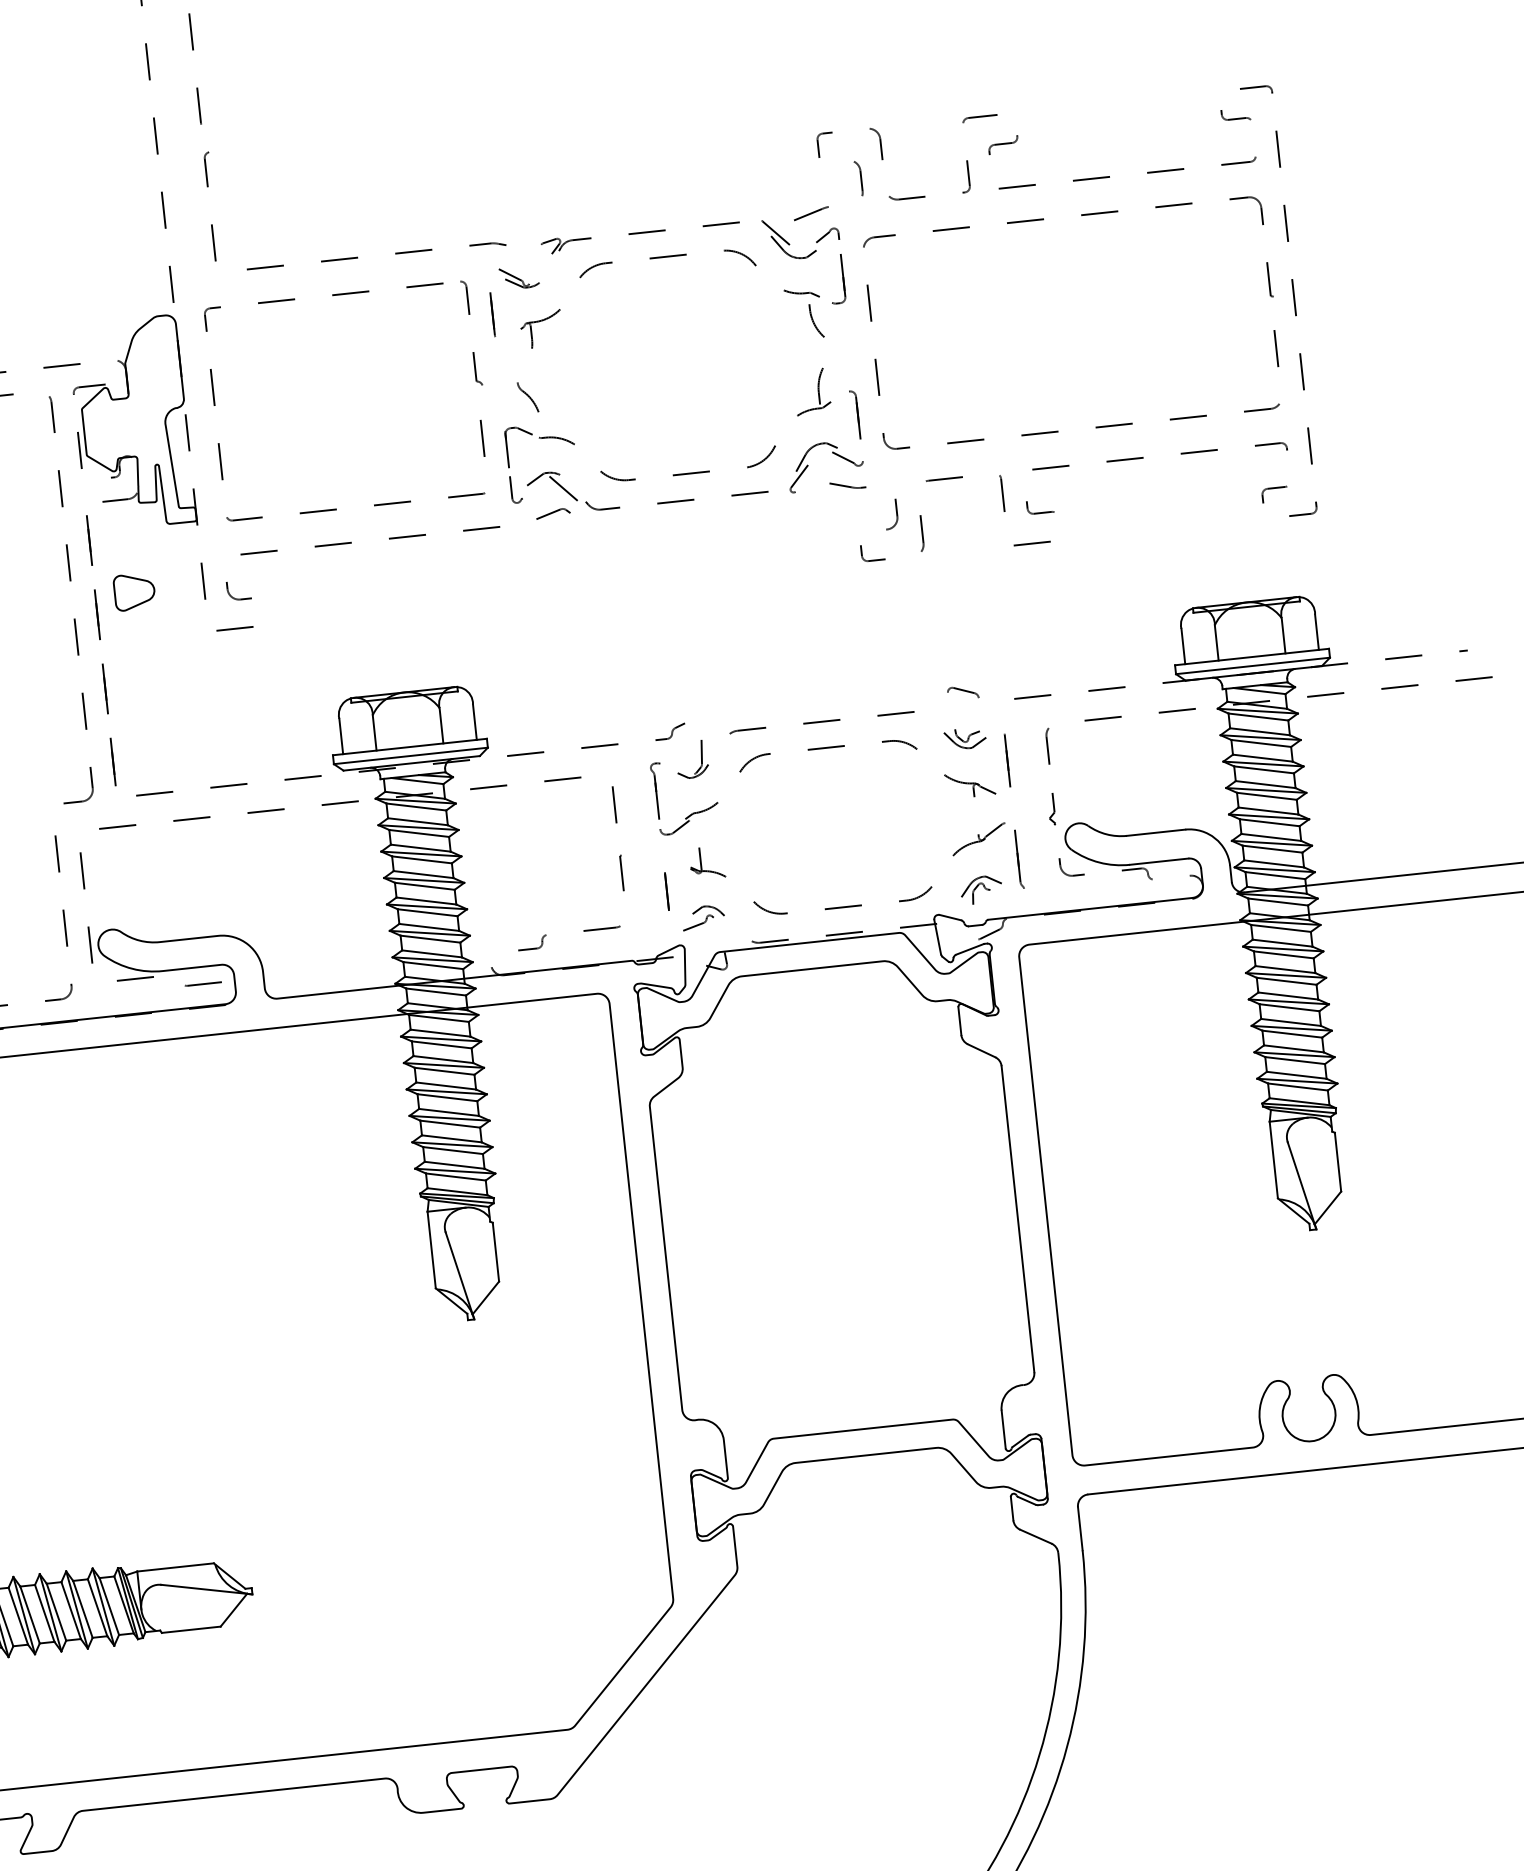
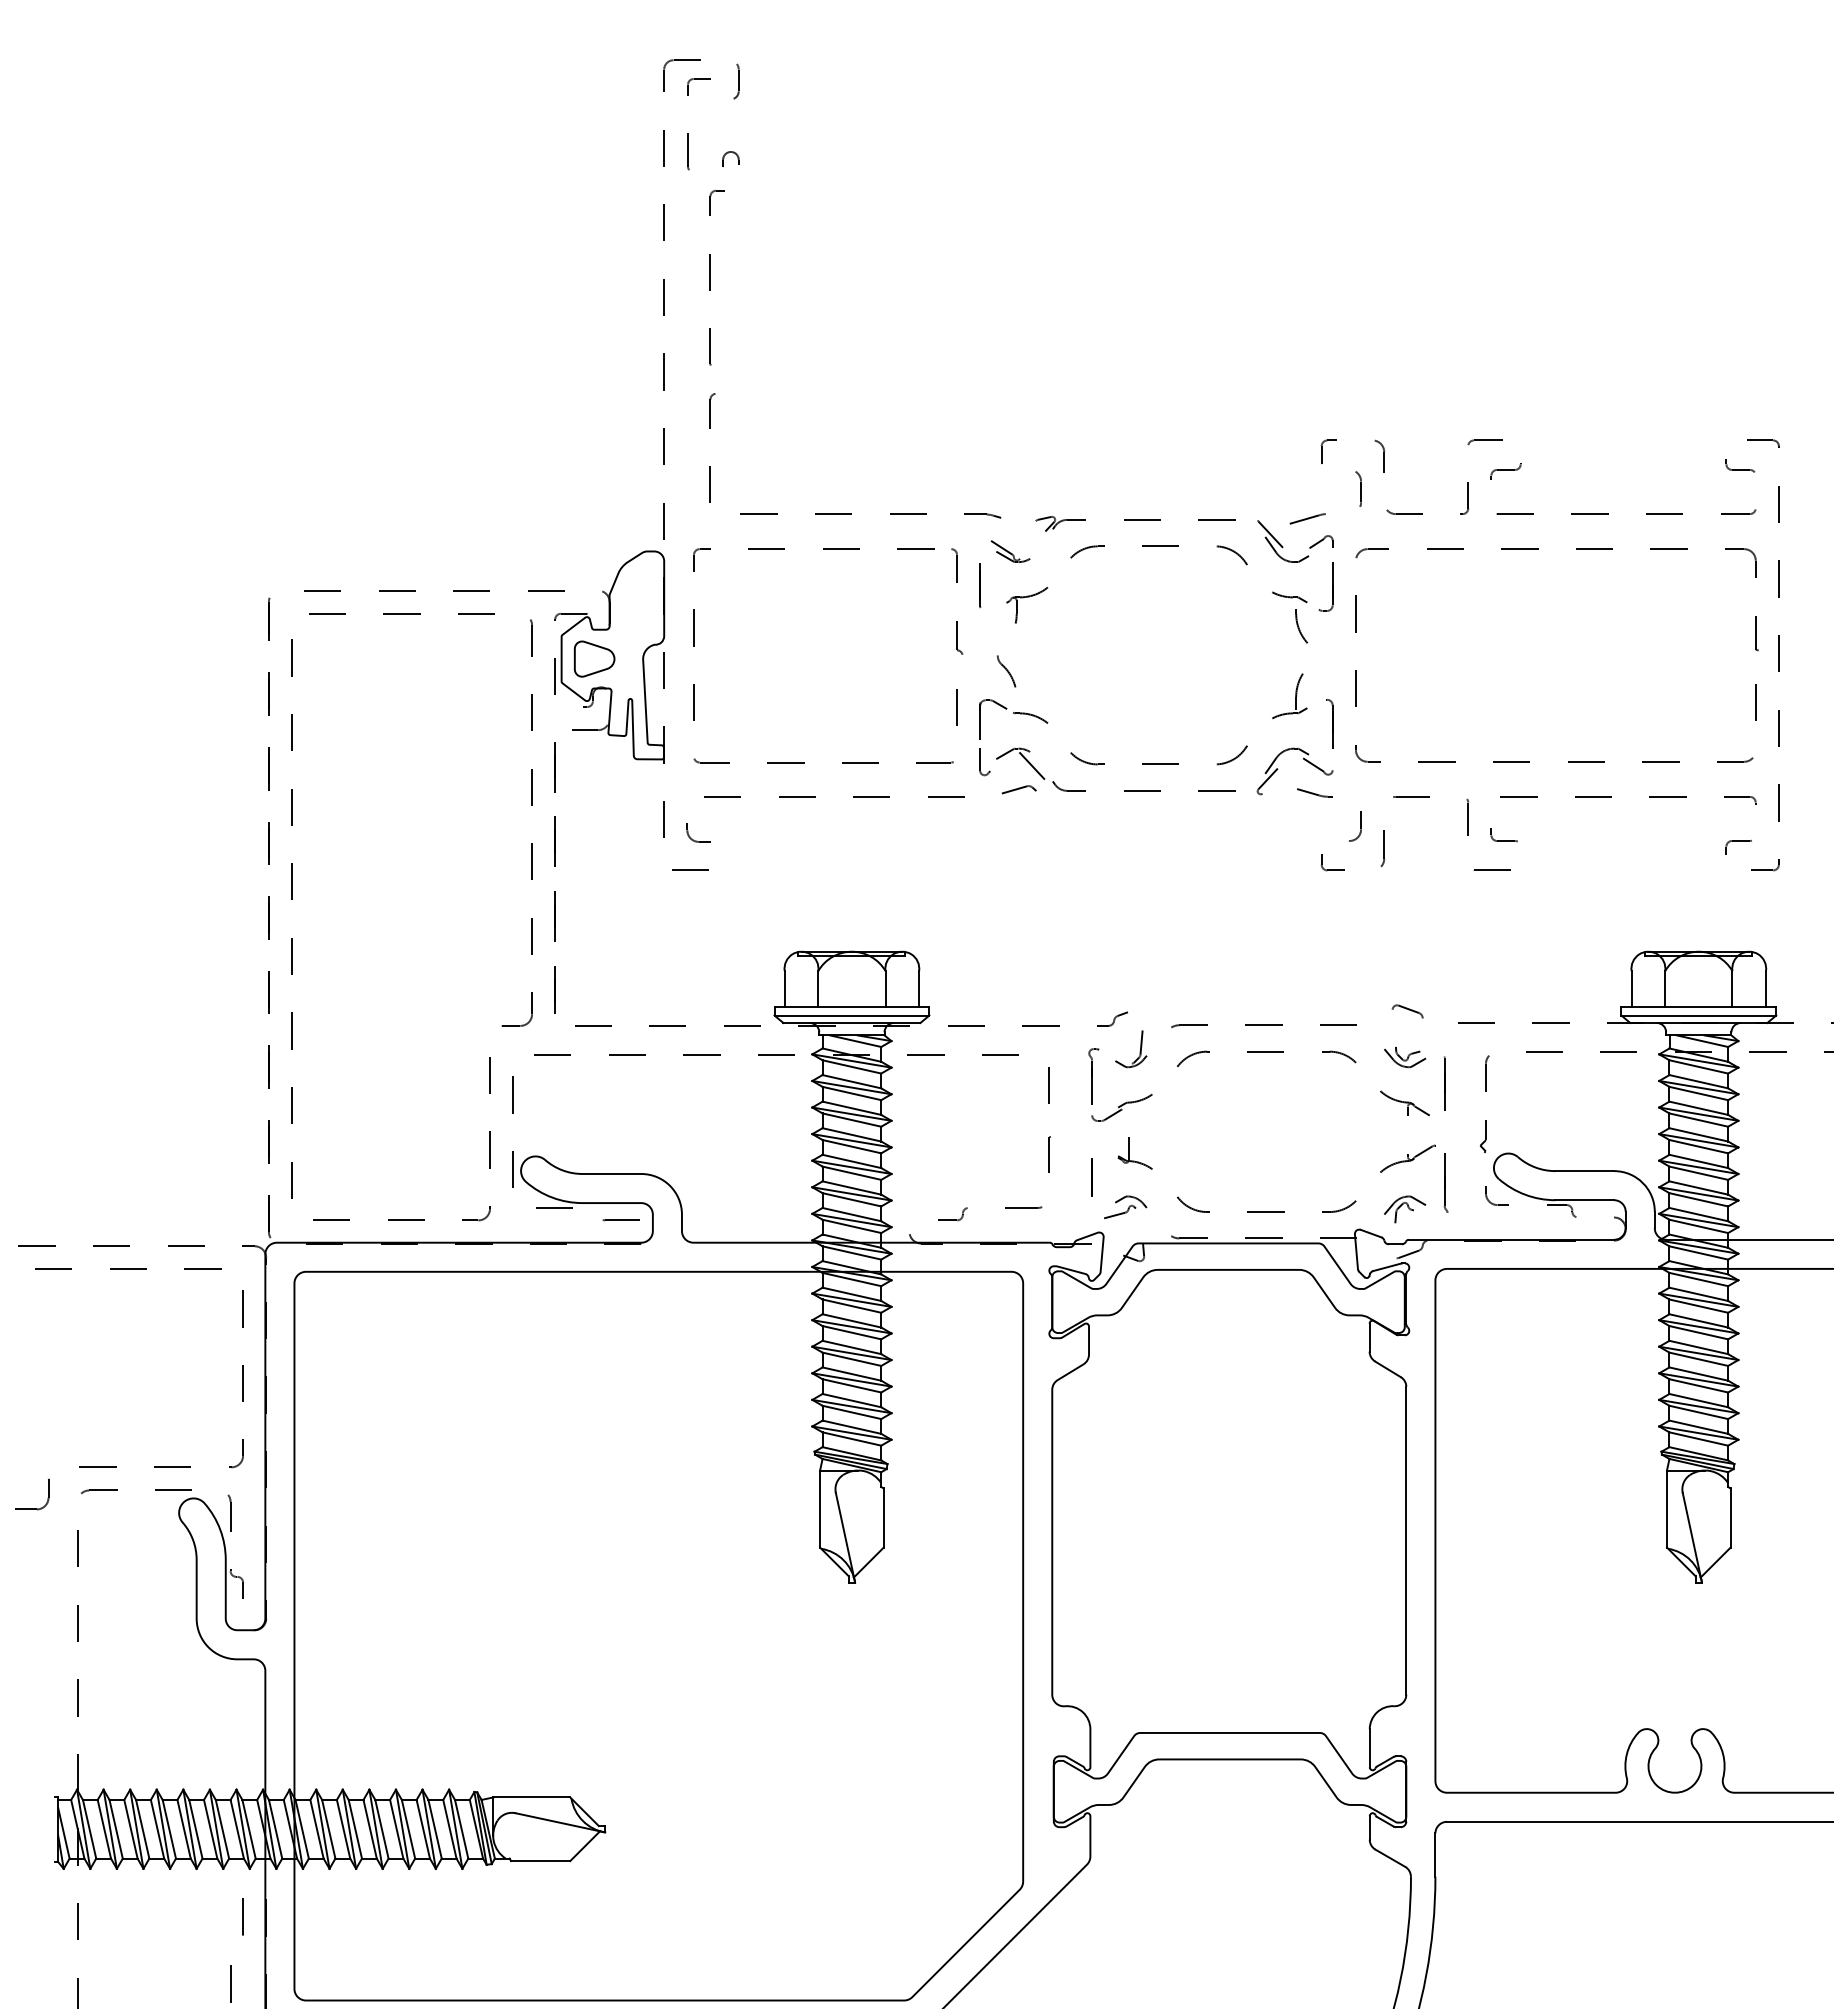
part: (134, 591) -> (594, 658), moved

